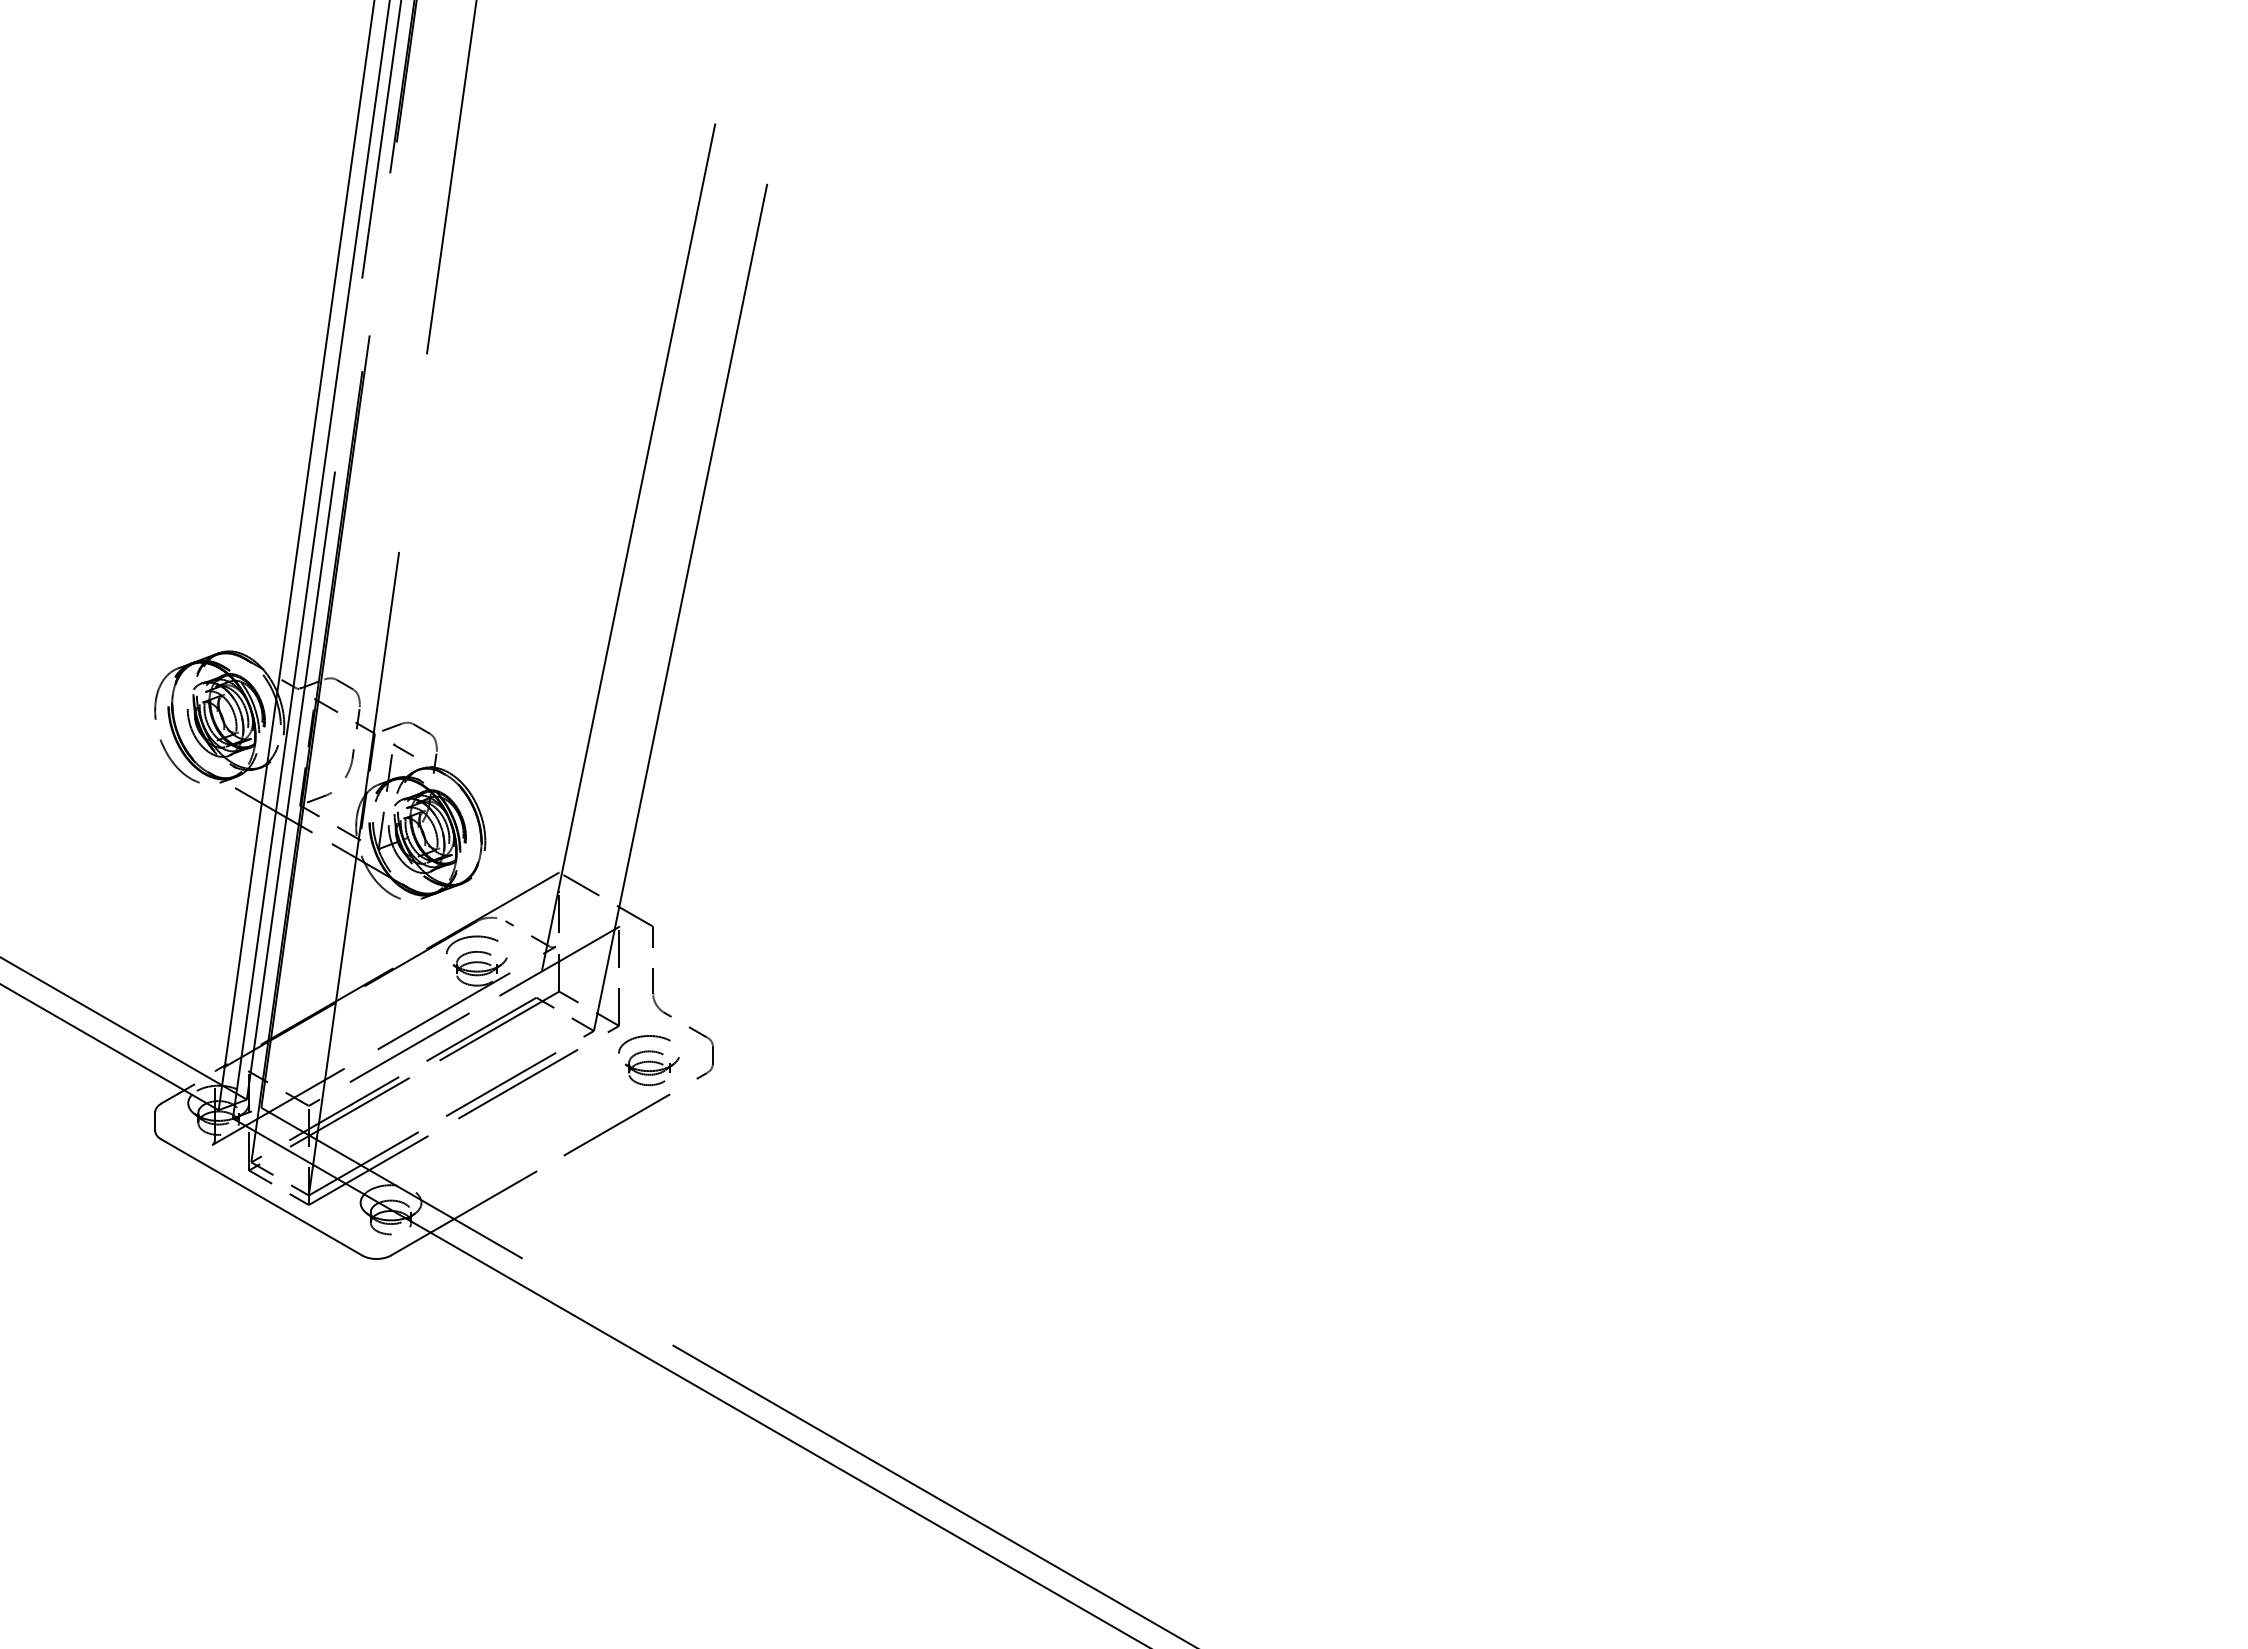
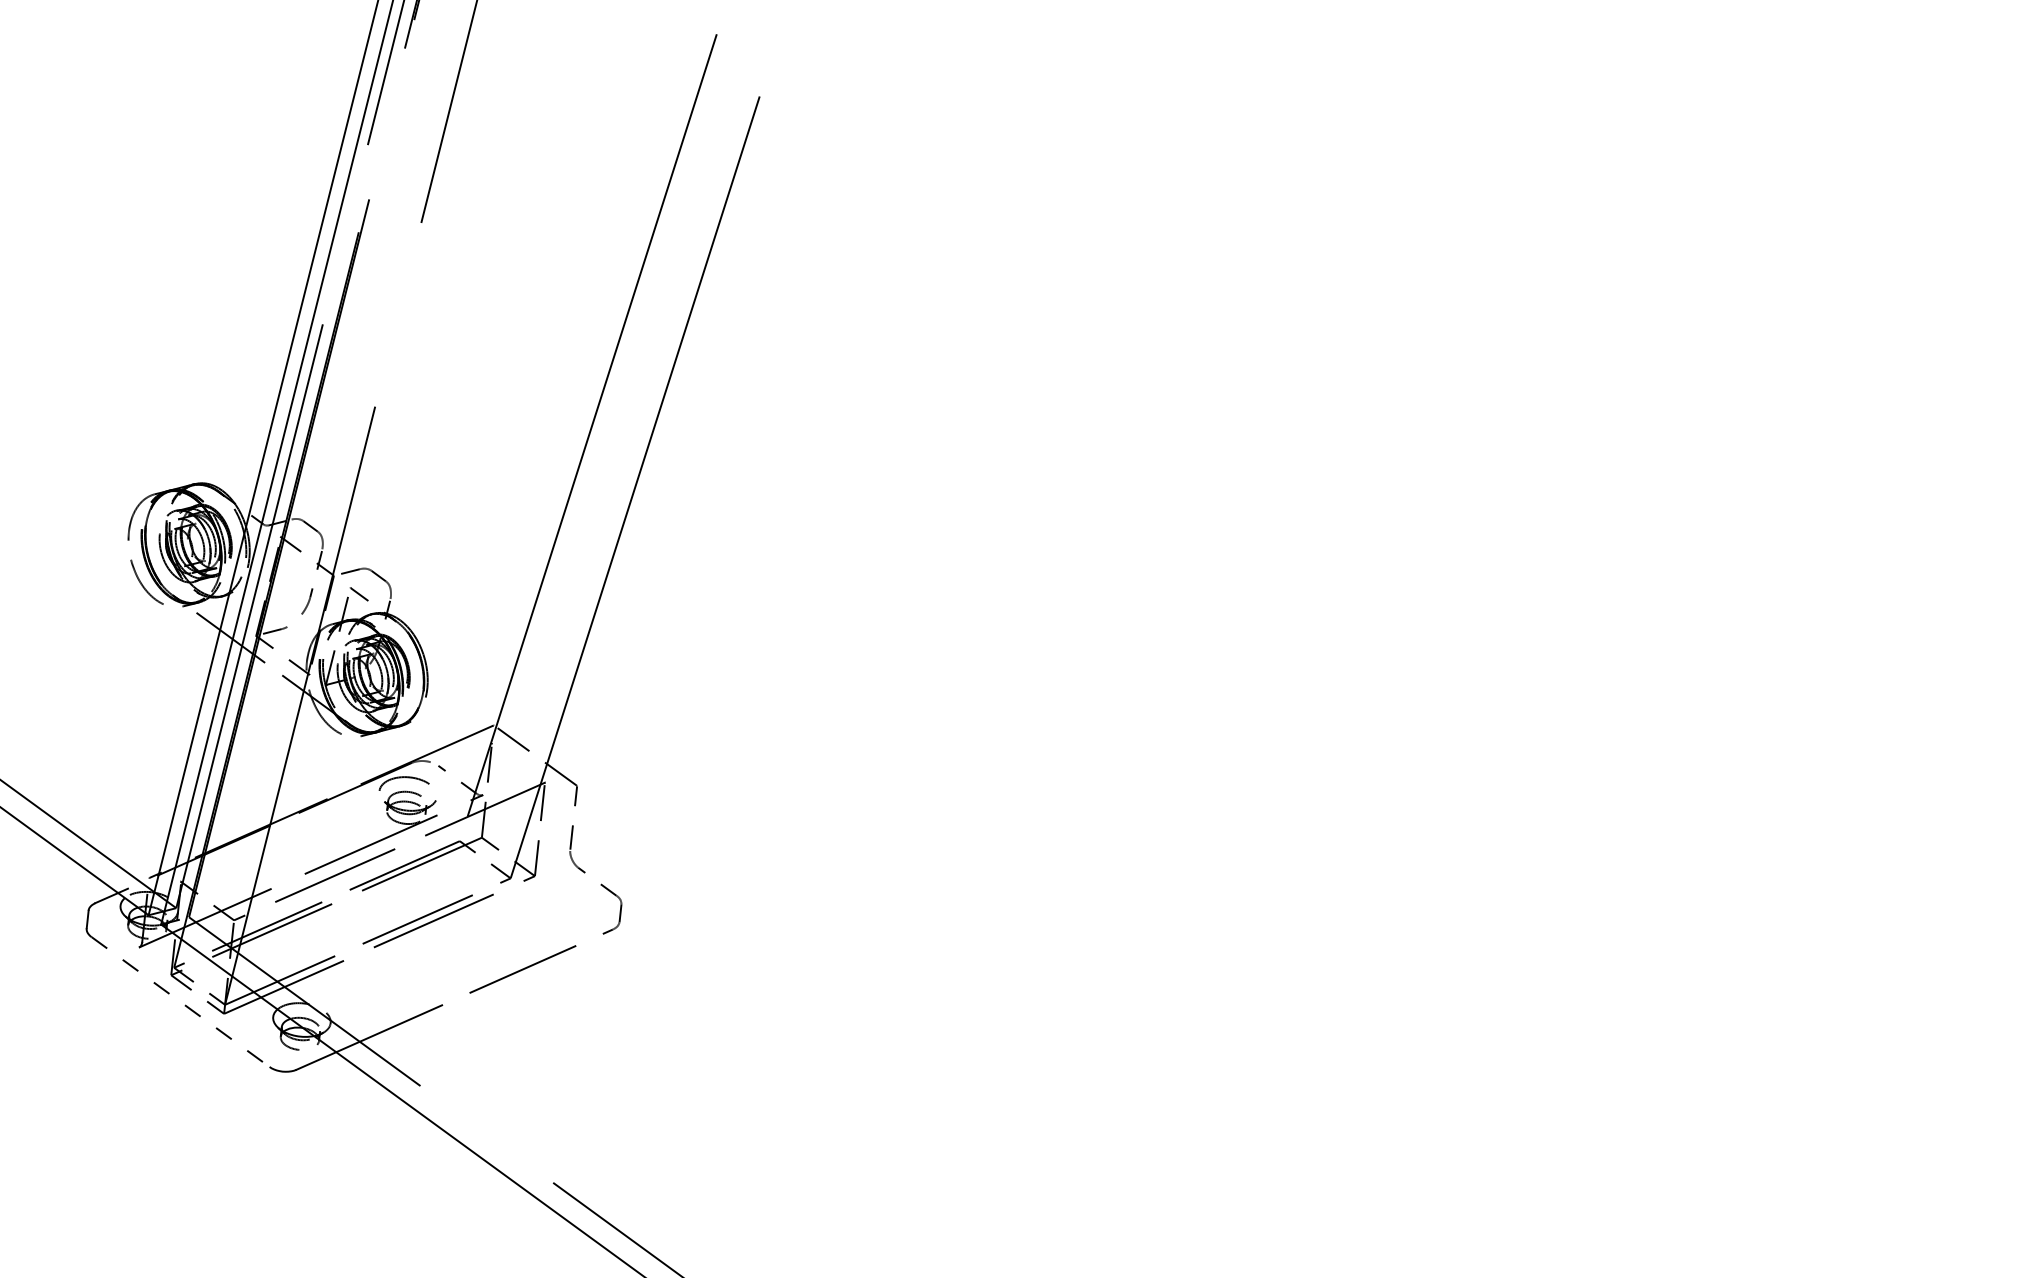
part: (648, 1060) -> (559, 911), removed
line: (262, 1197) -> (181, 1002), solid -> dashed

